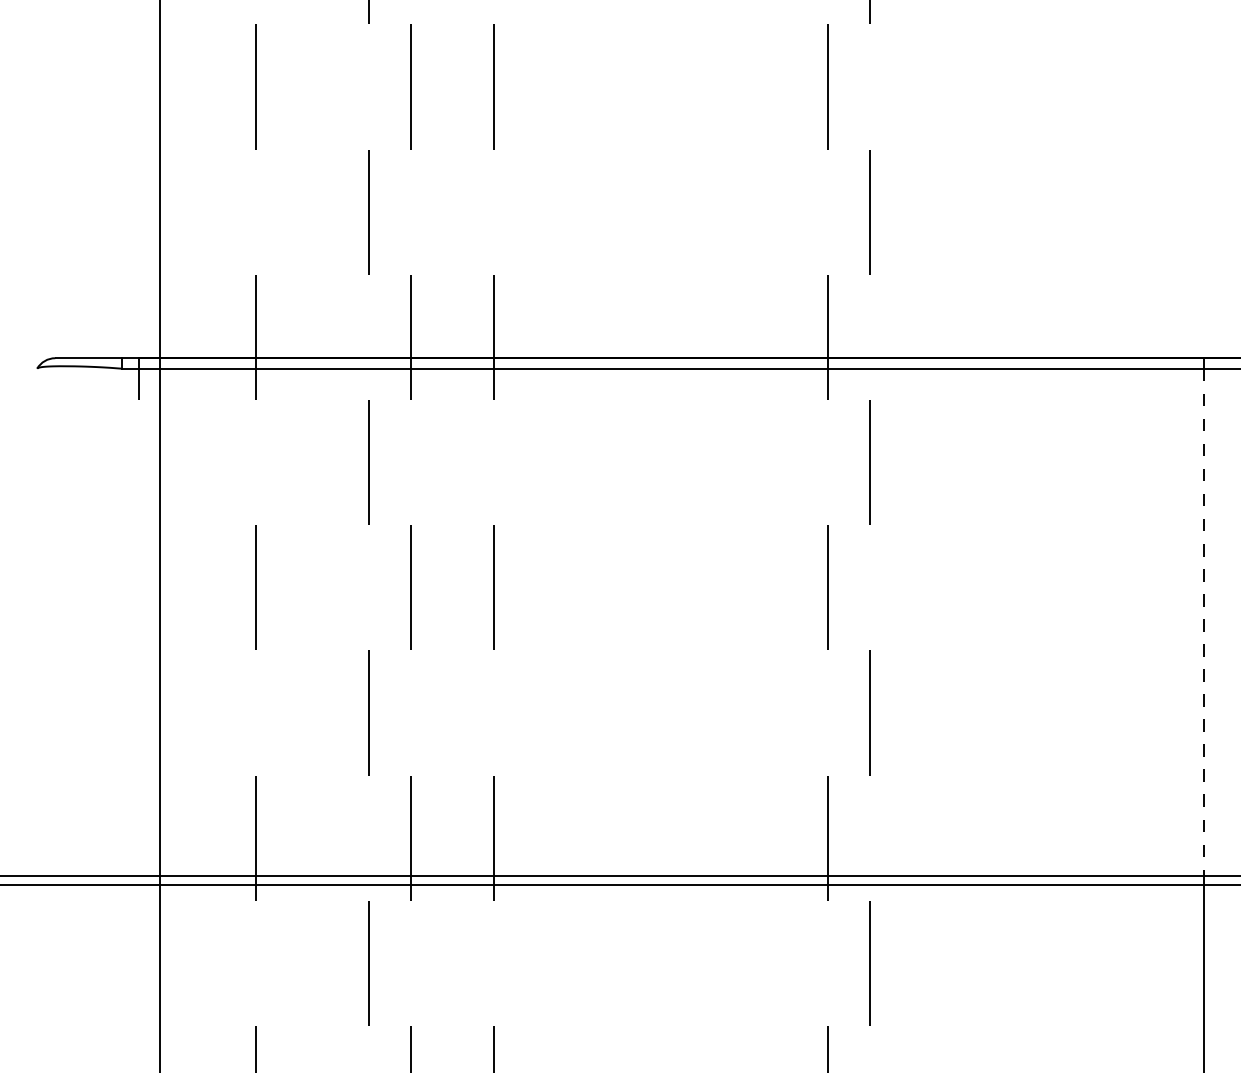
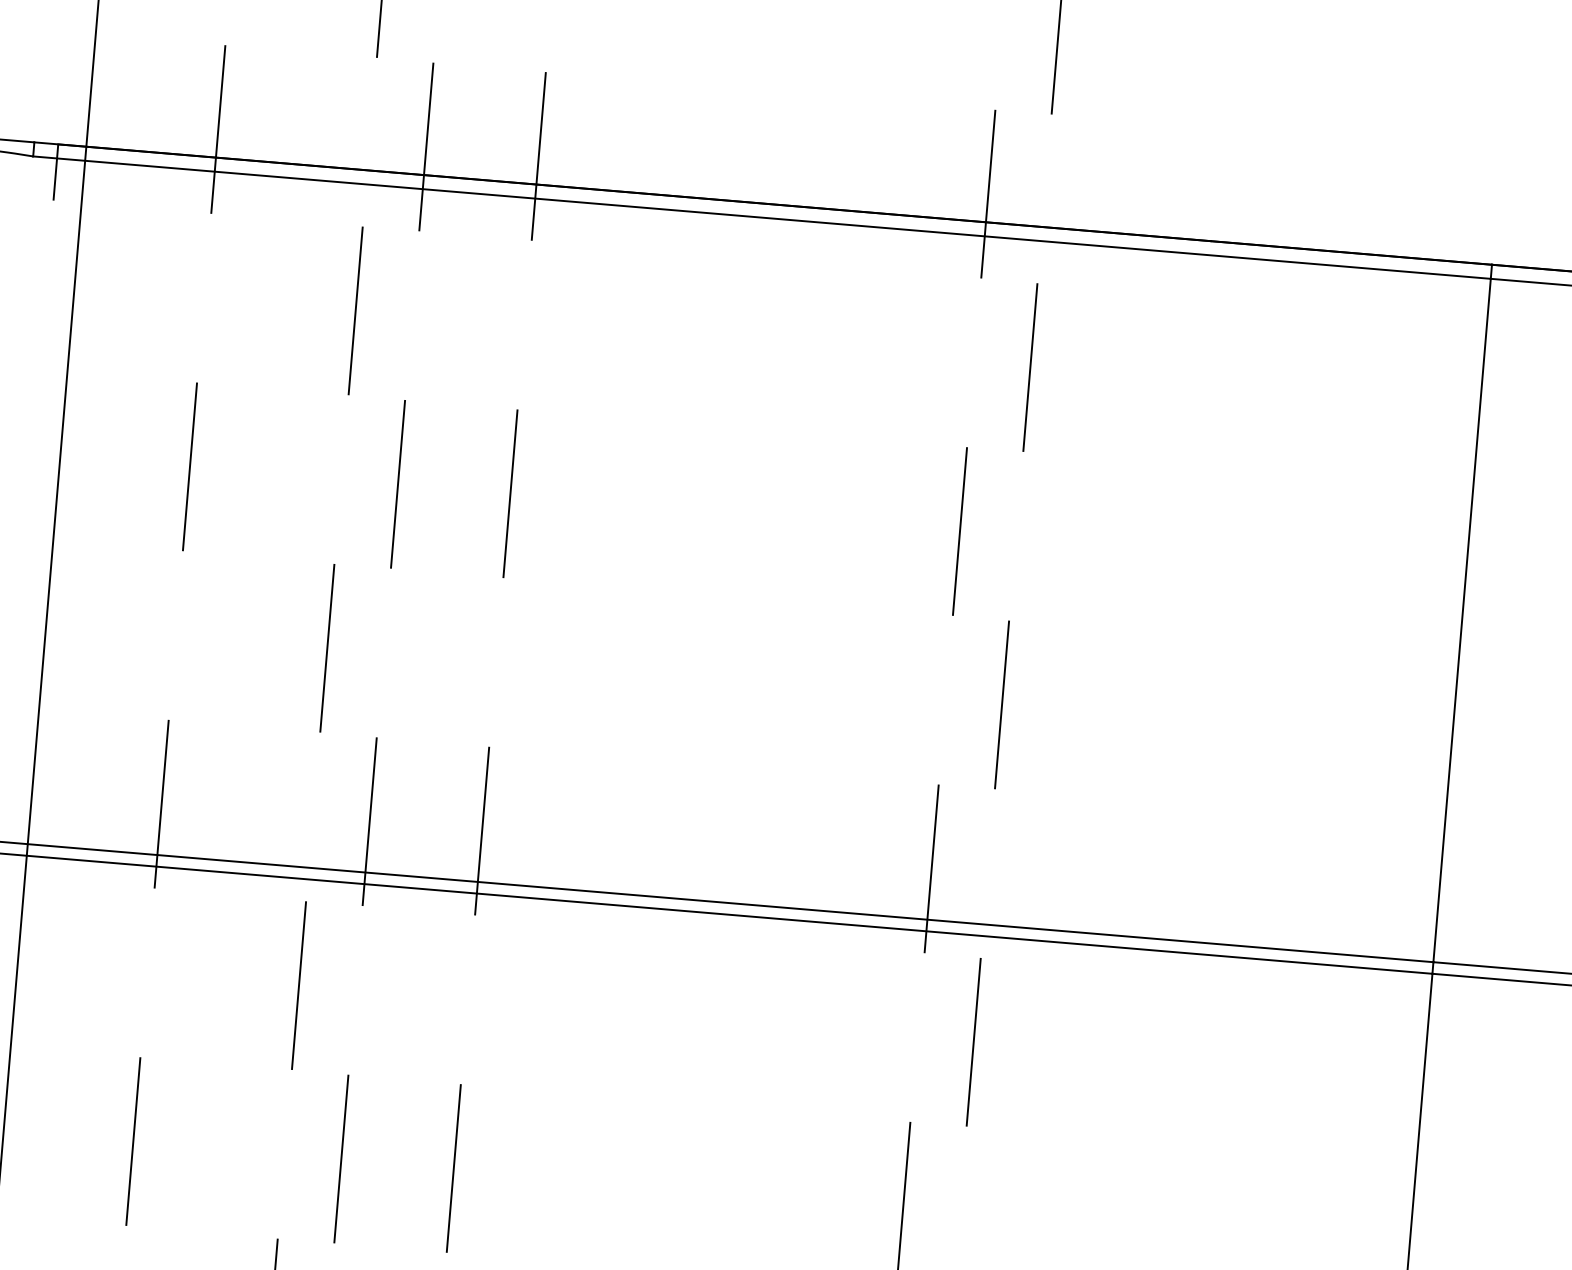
line: (1203, 622) -> (1461, 620), dashed -> solid

